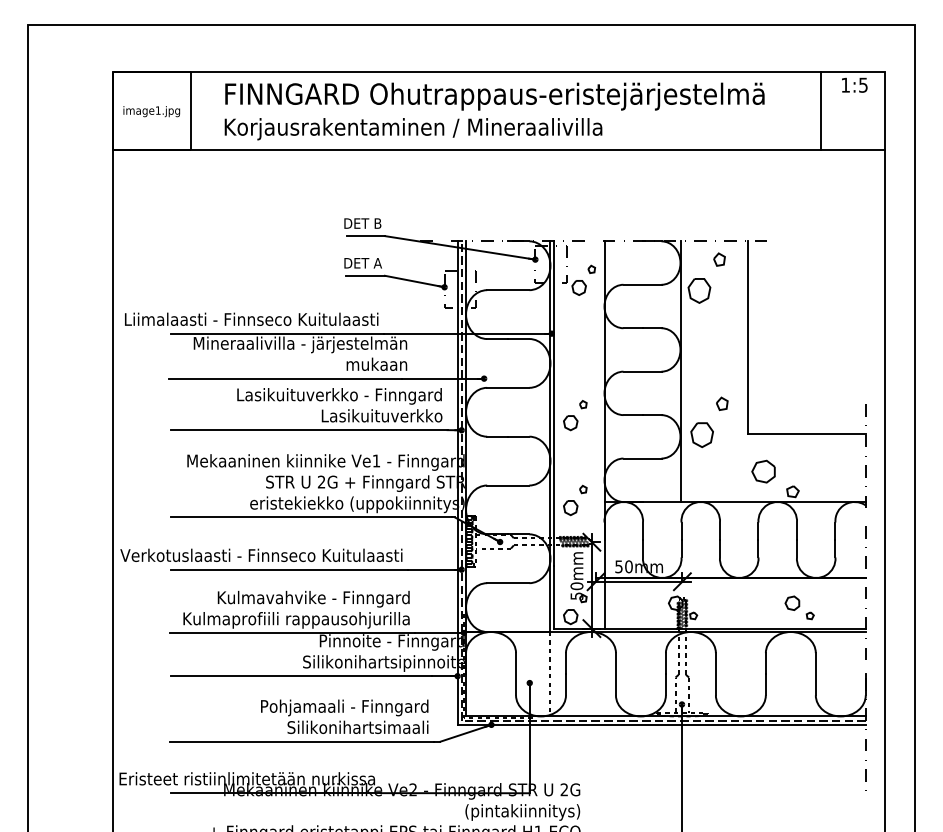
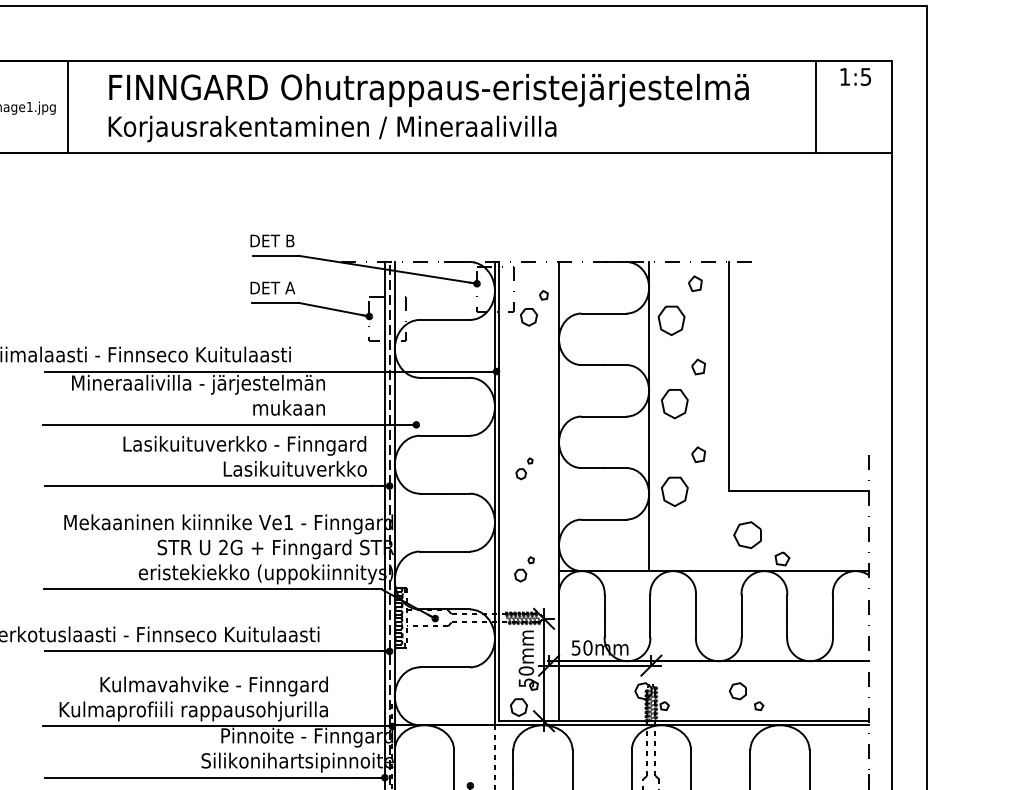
part: (709, 348) -> (683, 389), added
part: (575, 415) -> (524, 468), size x0.6
part: (575, 500) -> (524, 569), size x0.7
part: (799, 607) -> (746, 696), moved

